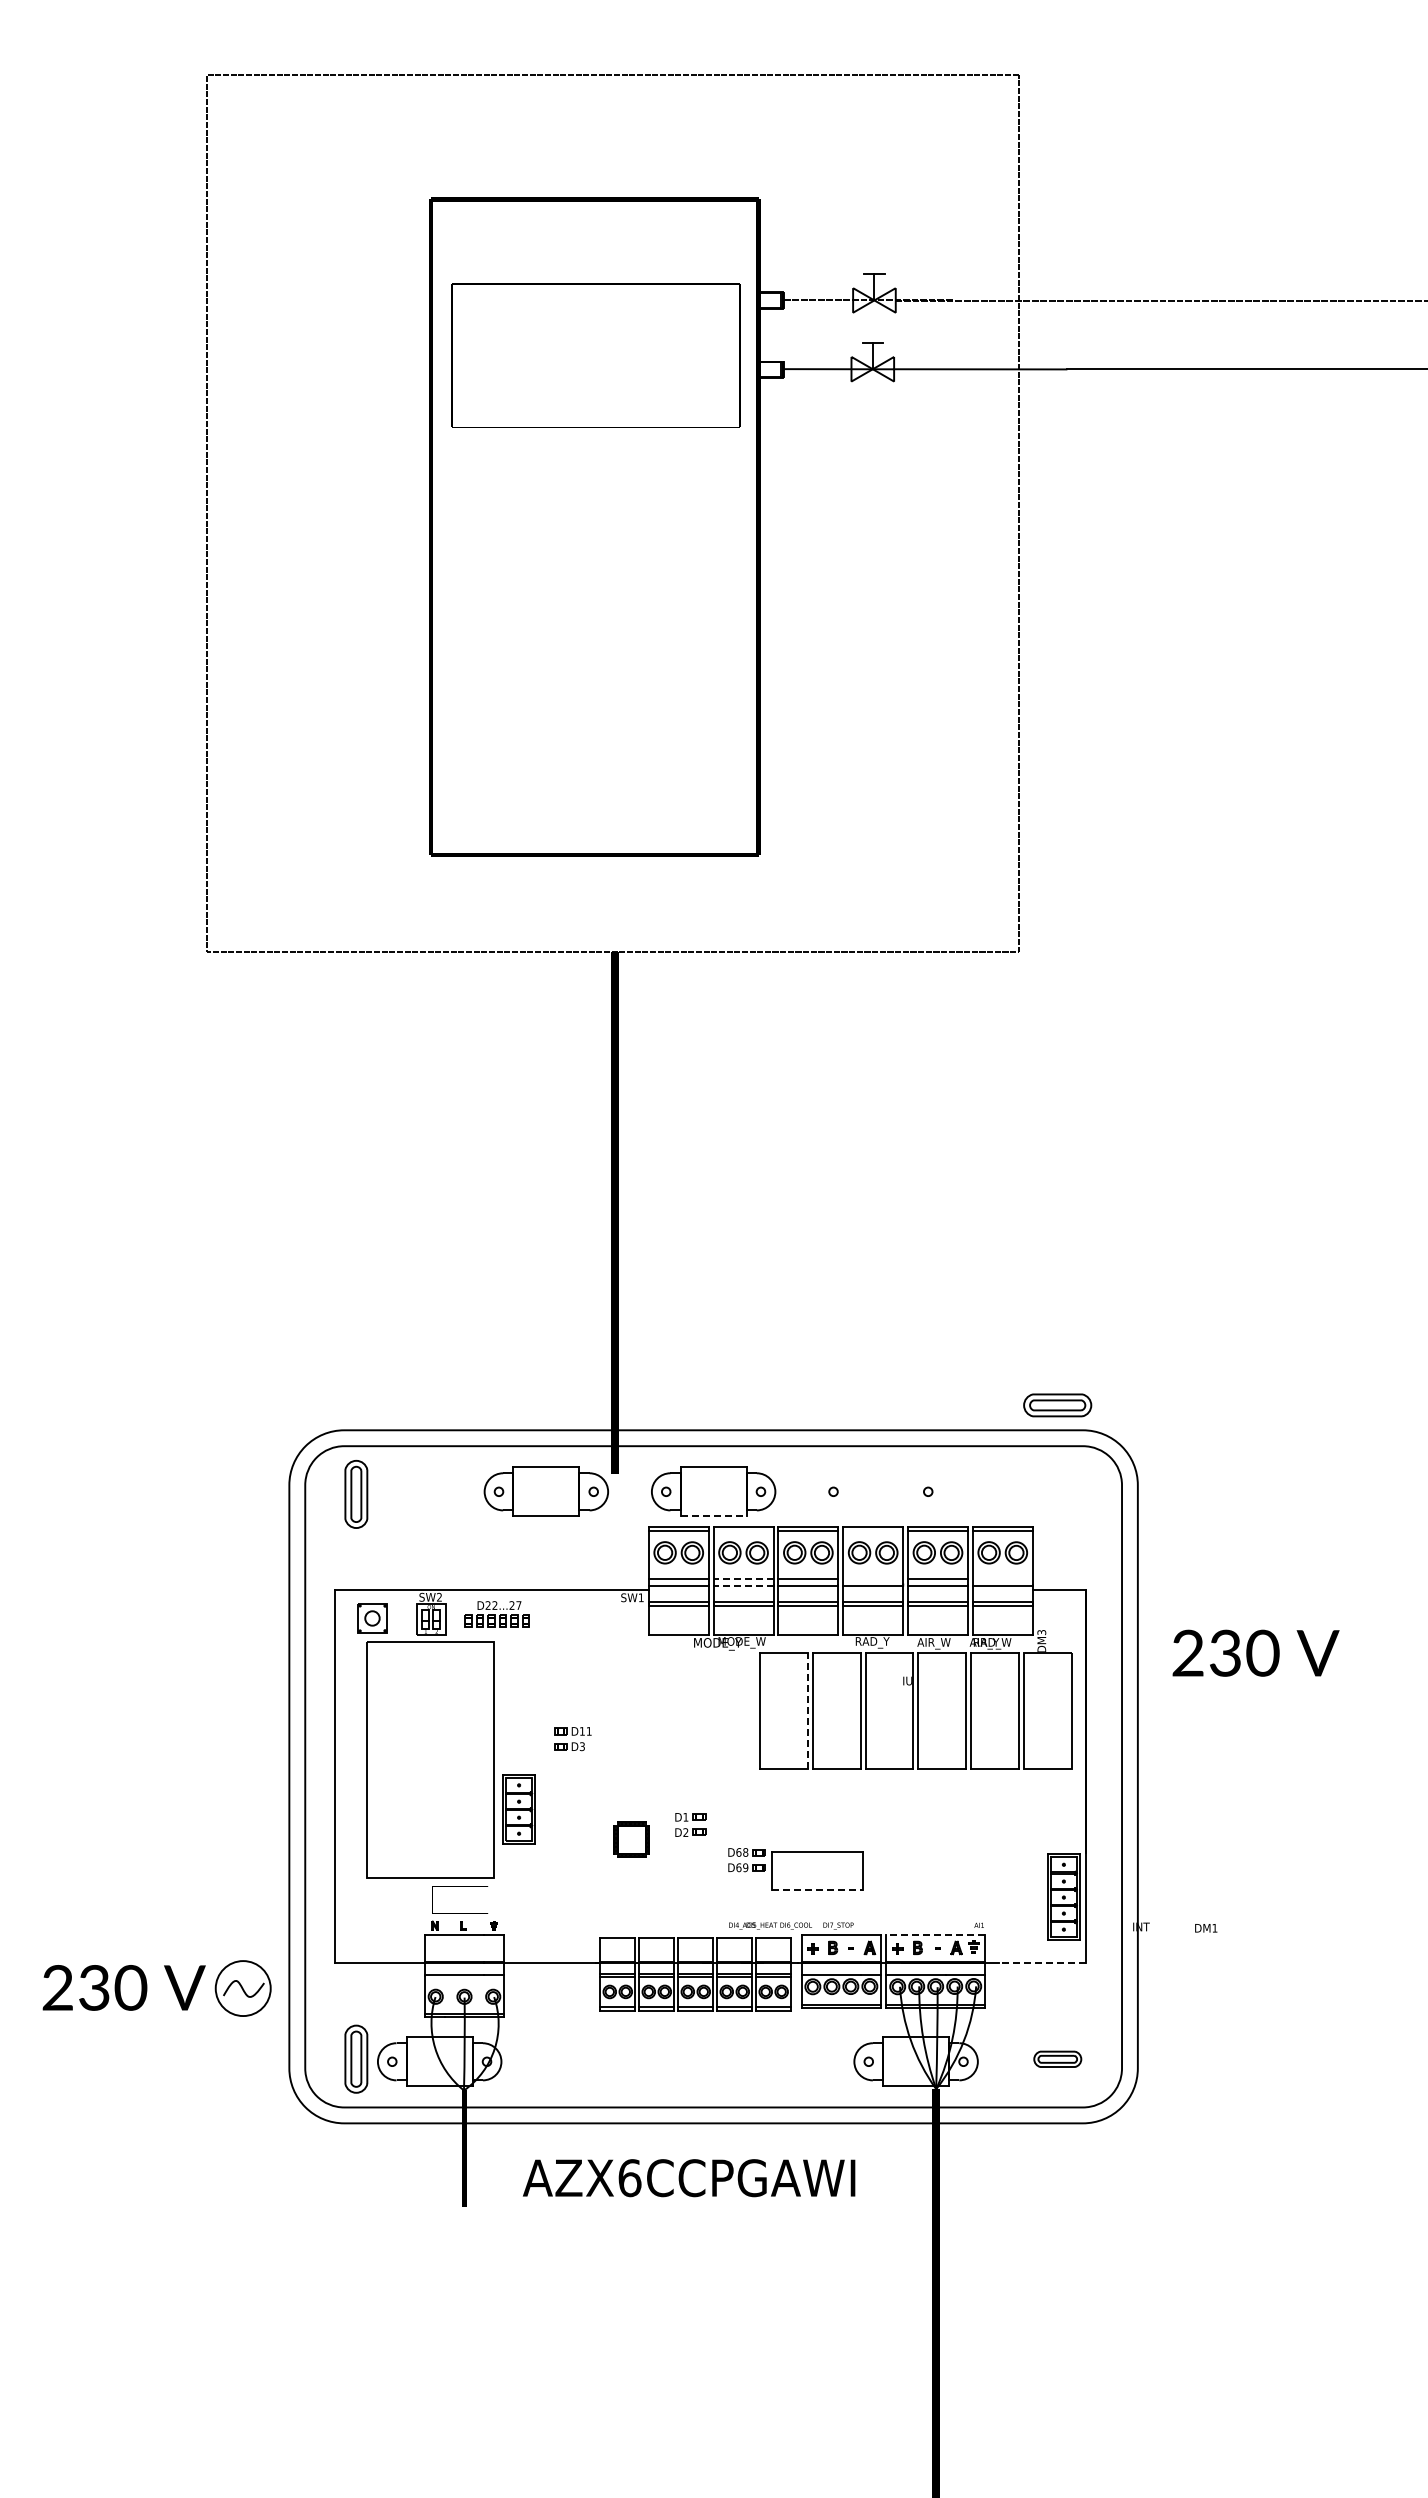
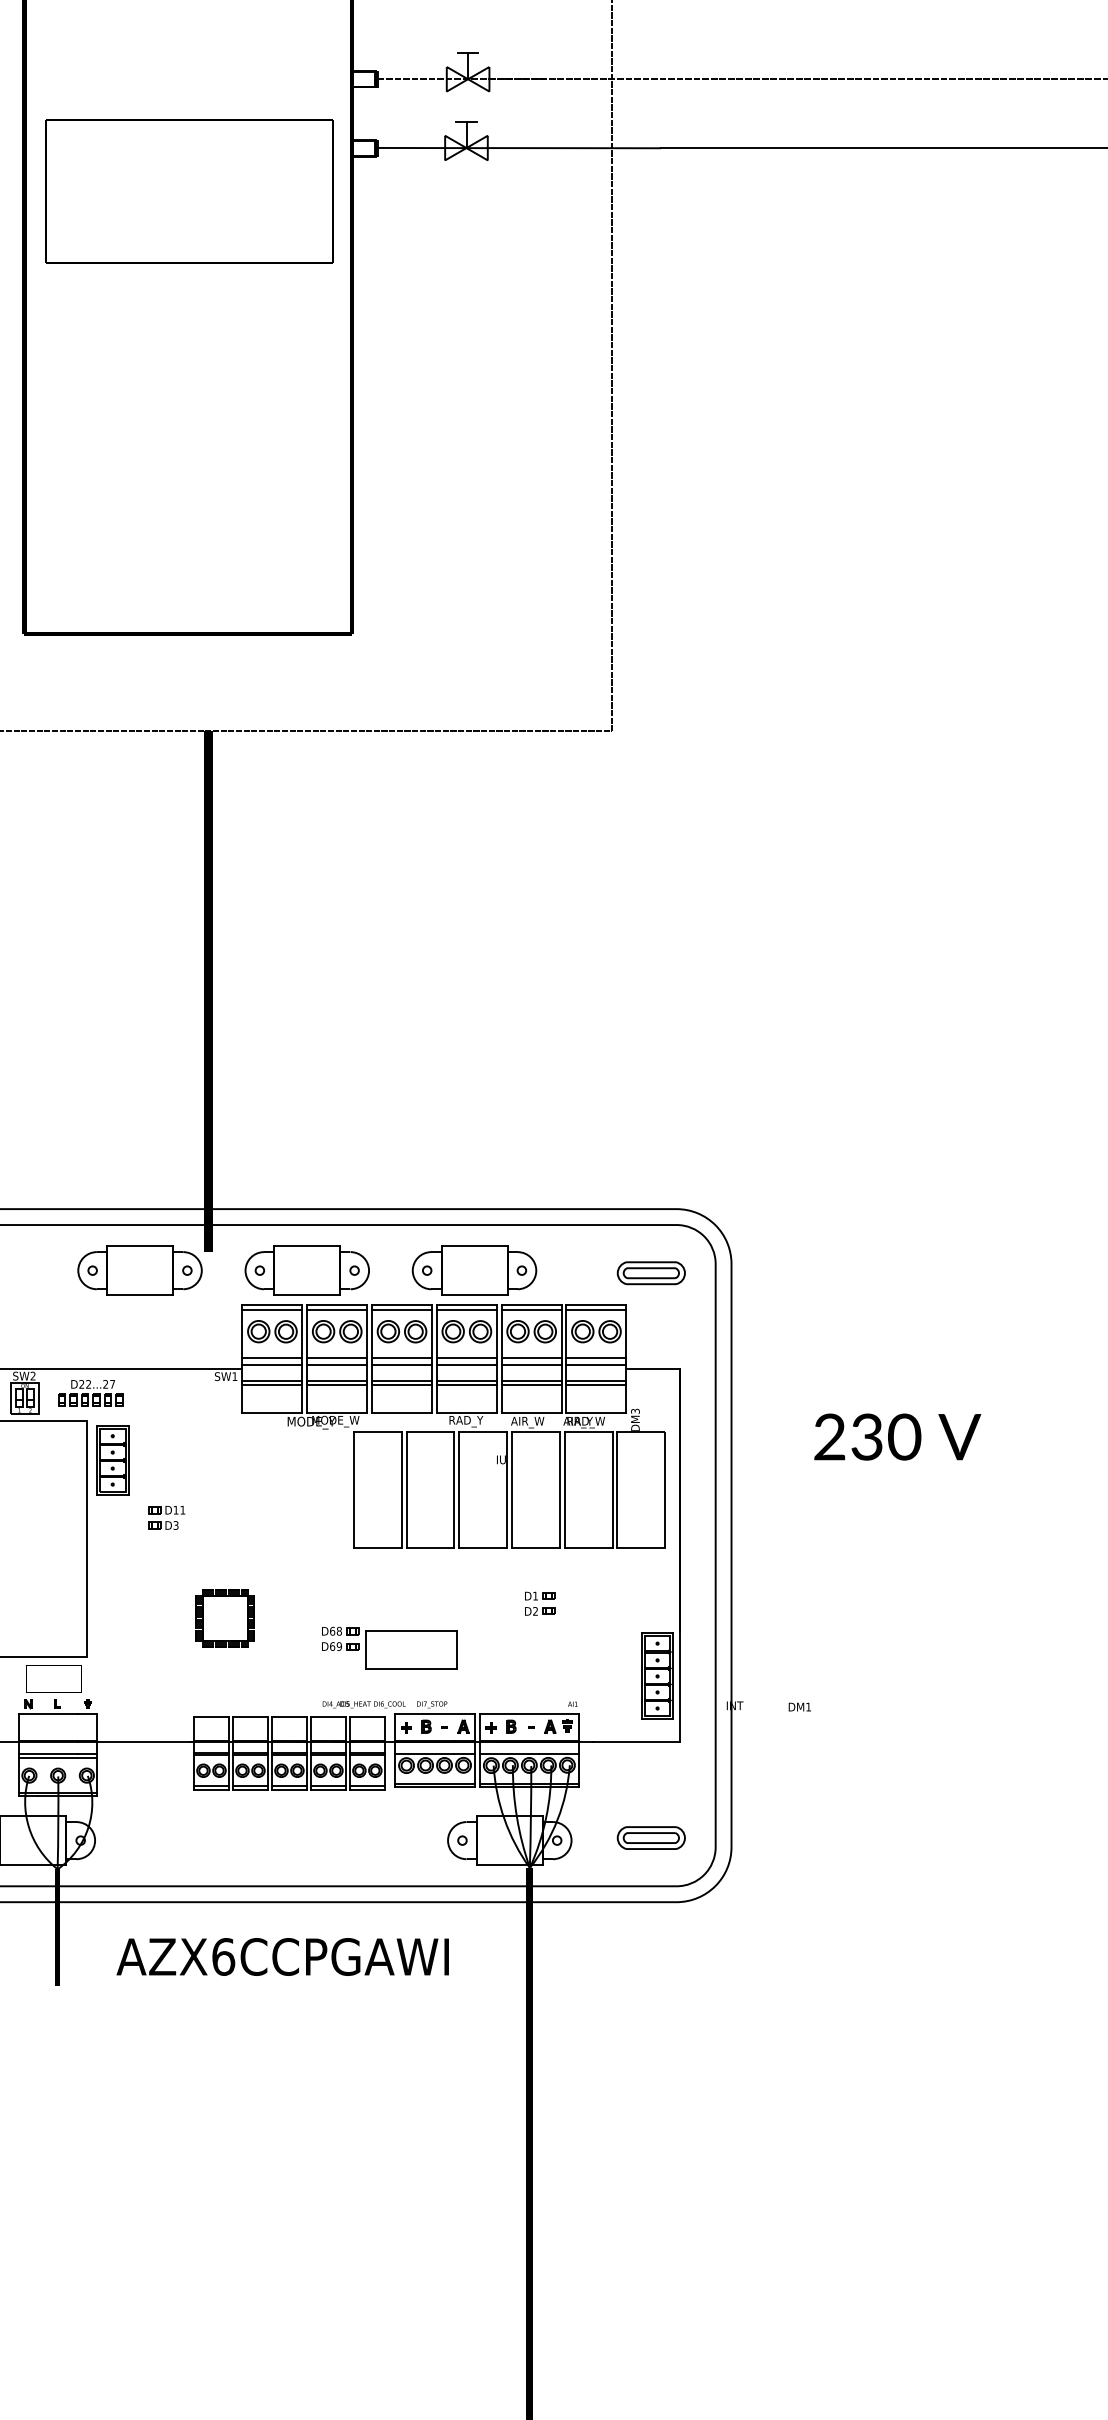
part: (595, 355) -> (189, 191), moved
part: (1057, 1405) -> (651, 1273), moved
part: (880, 1491) -> (474, 1270), added
line: (713, 1516) -> (307, 1295), dashed -> solid
line: (743, 1531) -> (337, 1310), added
line: (873, 1531) -> (467, 1310), added
line: (743, 1579) -> (337, 1358), dashed -> solid
line: (873, 1579) -> (467, 1358), added
line: (1002, 1579) -> (596, 1358), added
line: (743, 1585) -> (337, 1364), dashed -> solid
text: (1255, 1652) -> (897, 1436), moved
line: (808, 1711) -> (402, 1490), dashed -> solid
part: (518, 1809) -> (112, 1460), moved
part: (690, 1824) -> (540, 1603), moved
part: (631, 1839) -> (225, 1618), size x1.67
line: (817, 1890) -> (411, 1669), dashed -> solid
line: (935, 1934) -> (529, 1713), dashed -> solid
line: (1042, 1963) -> (636, 1742), dashed -> solid
line: (463, 1979) -> (57, 1758), added
part: (1057, 2059) -> (651, 1838), size x1.43

